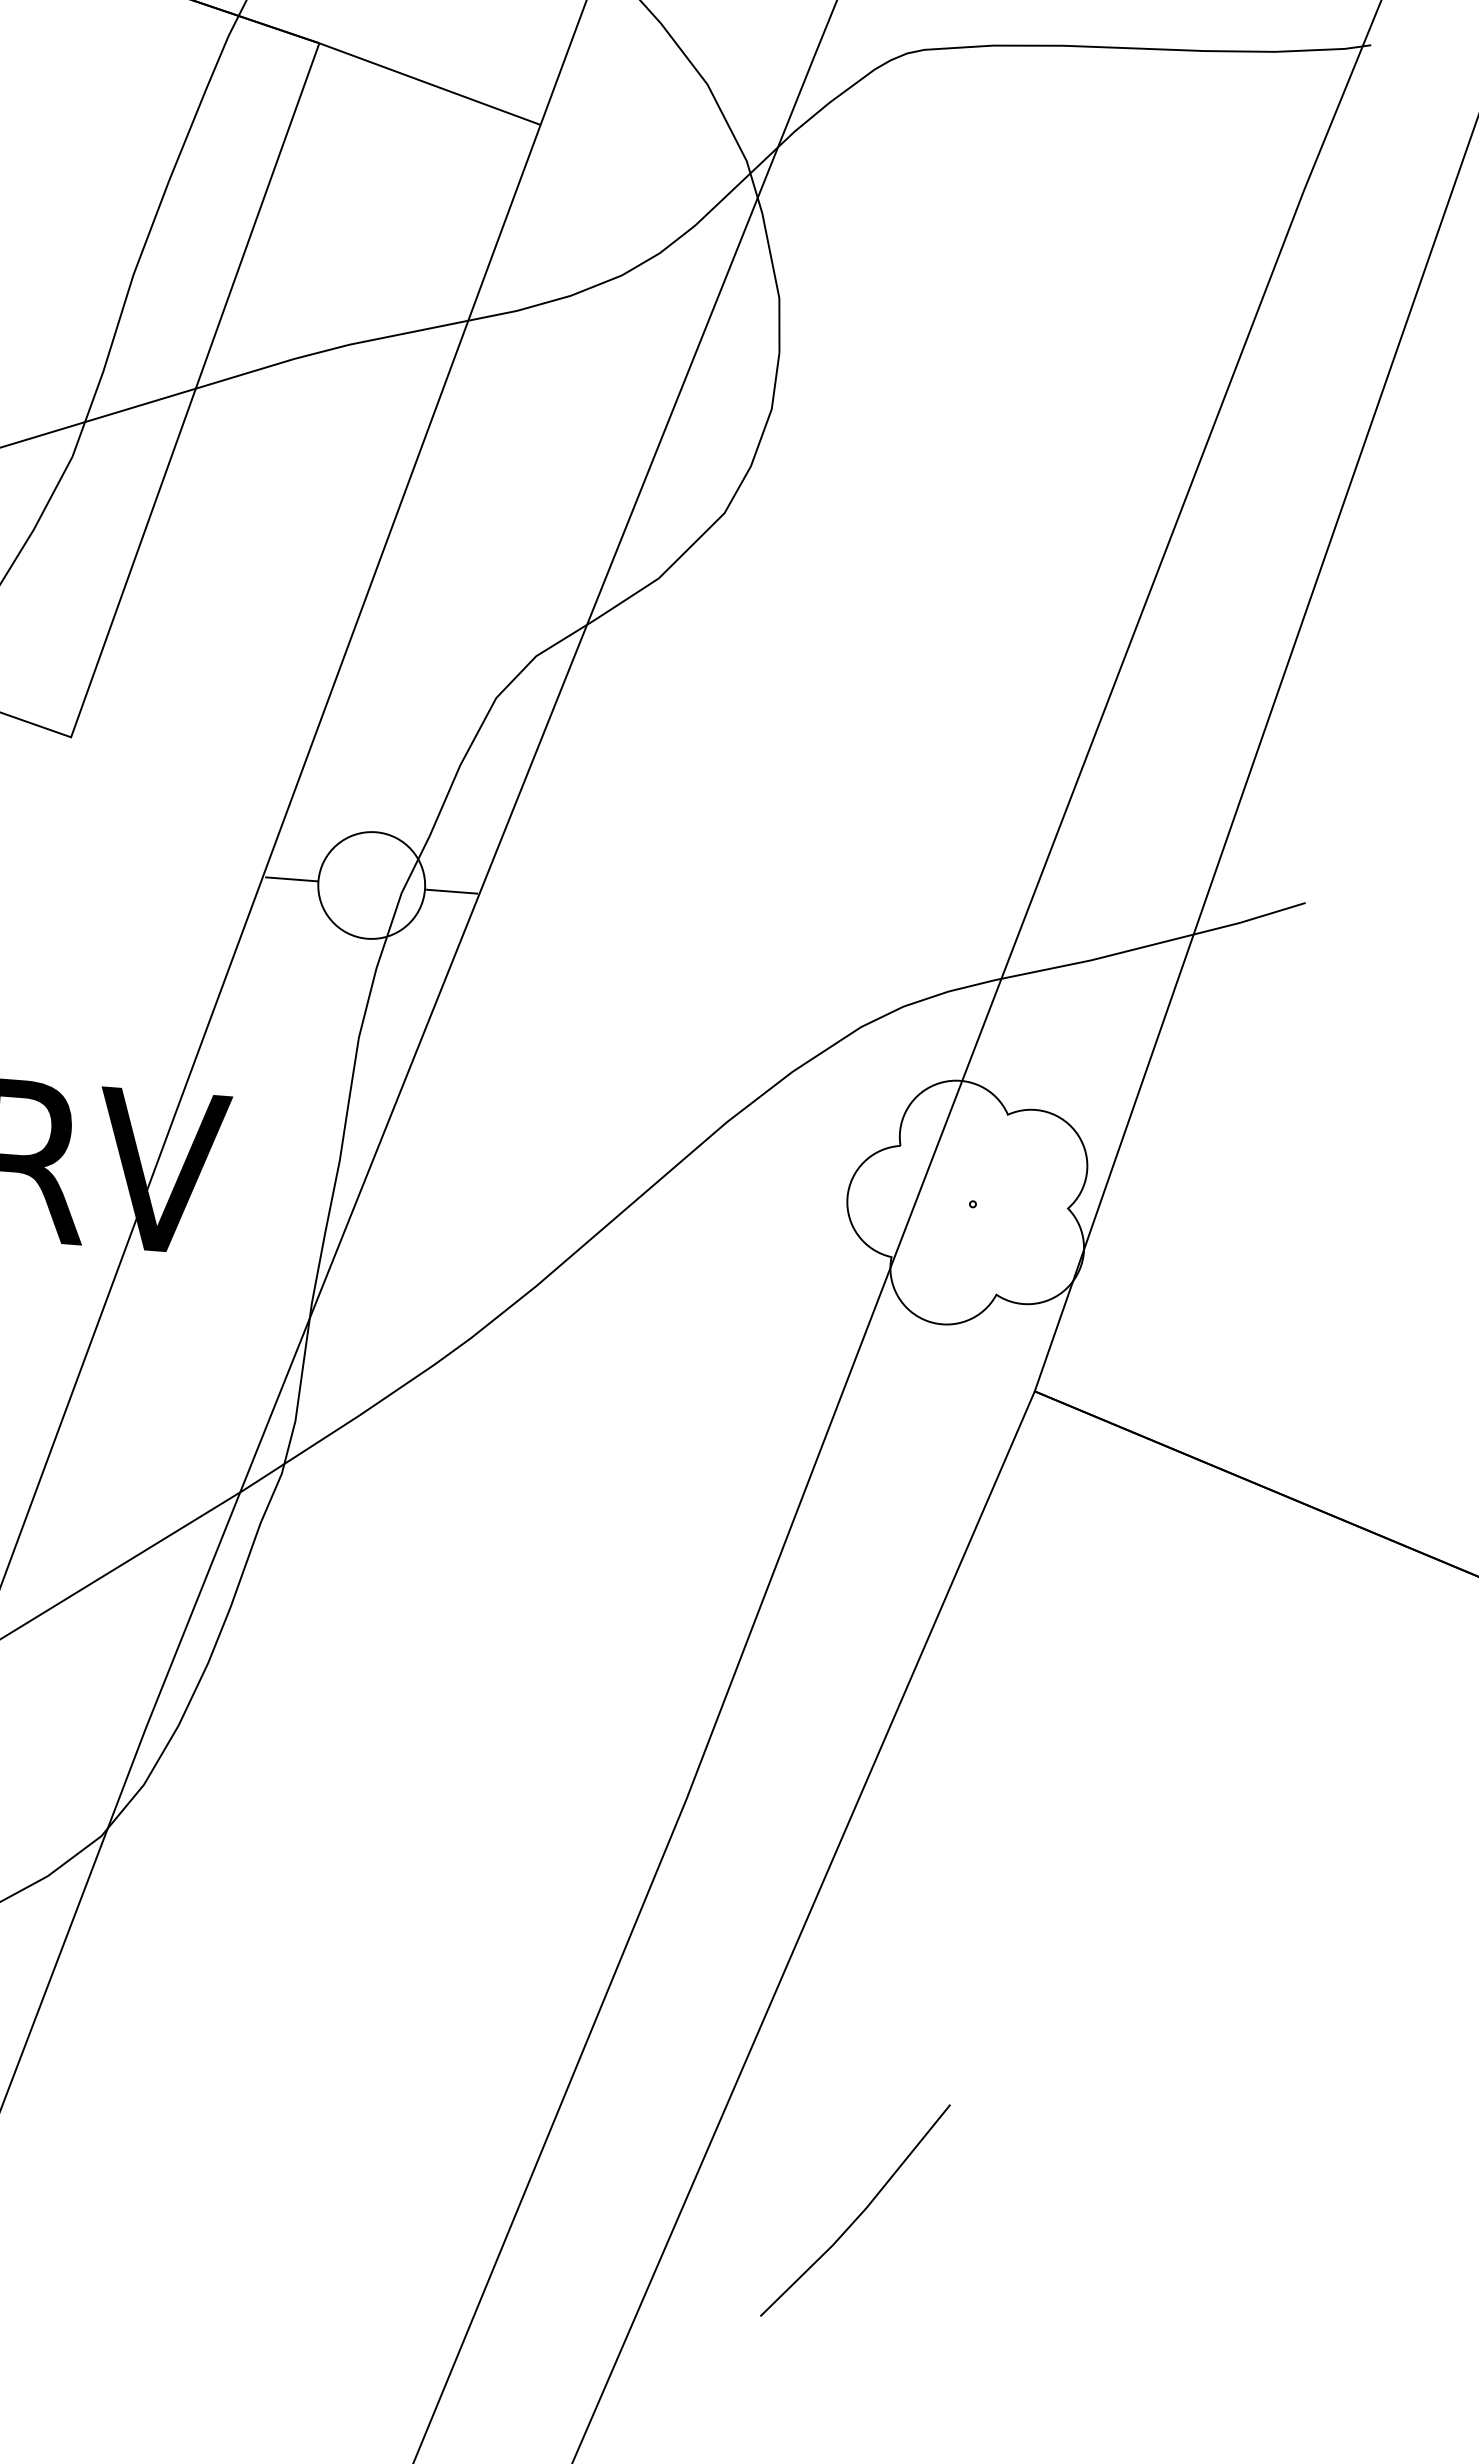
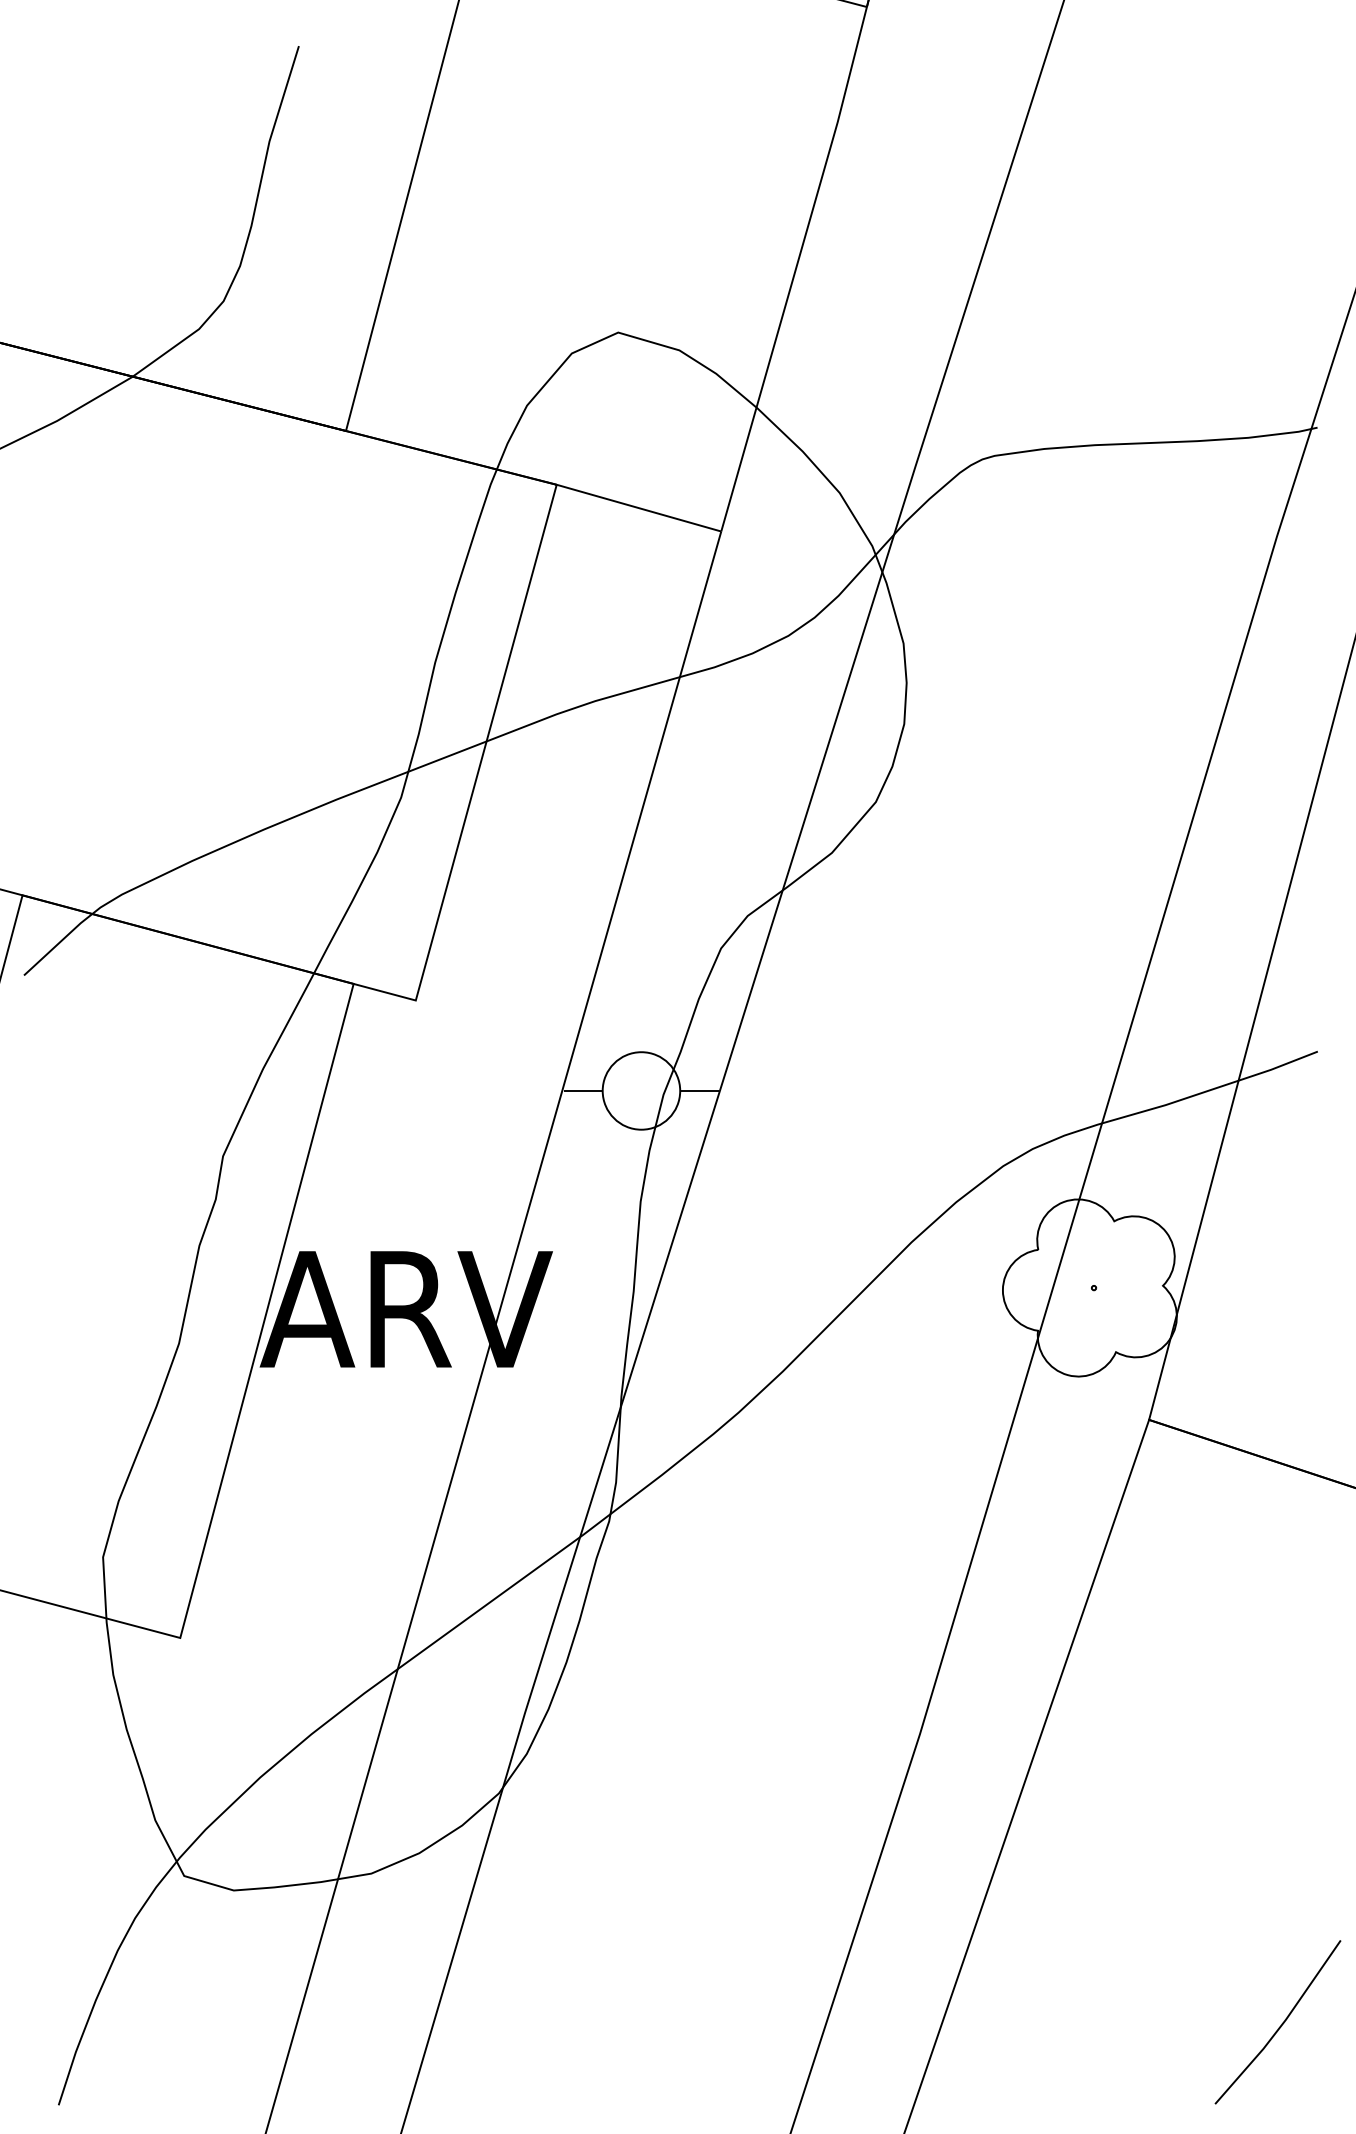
line: (860, 2212) -> (1281, 2023), moved

